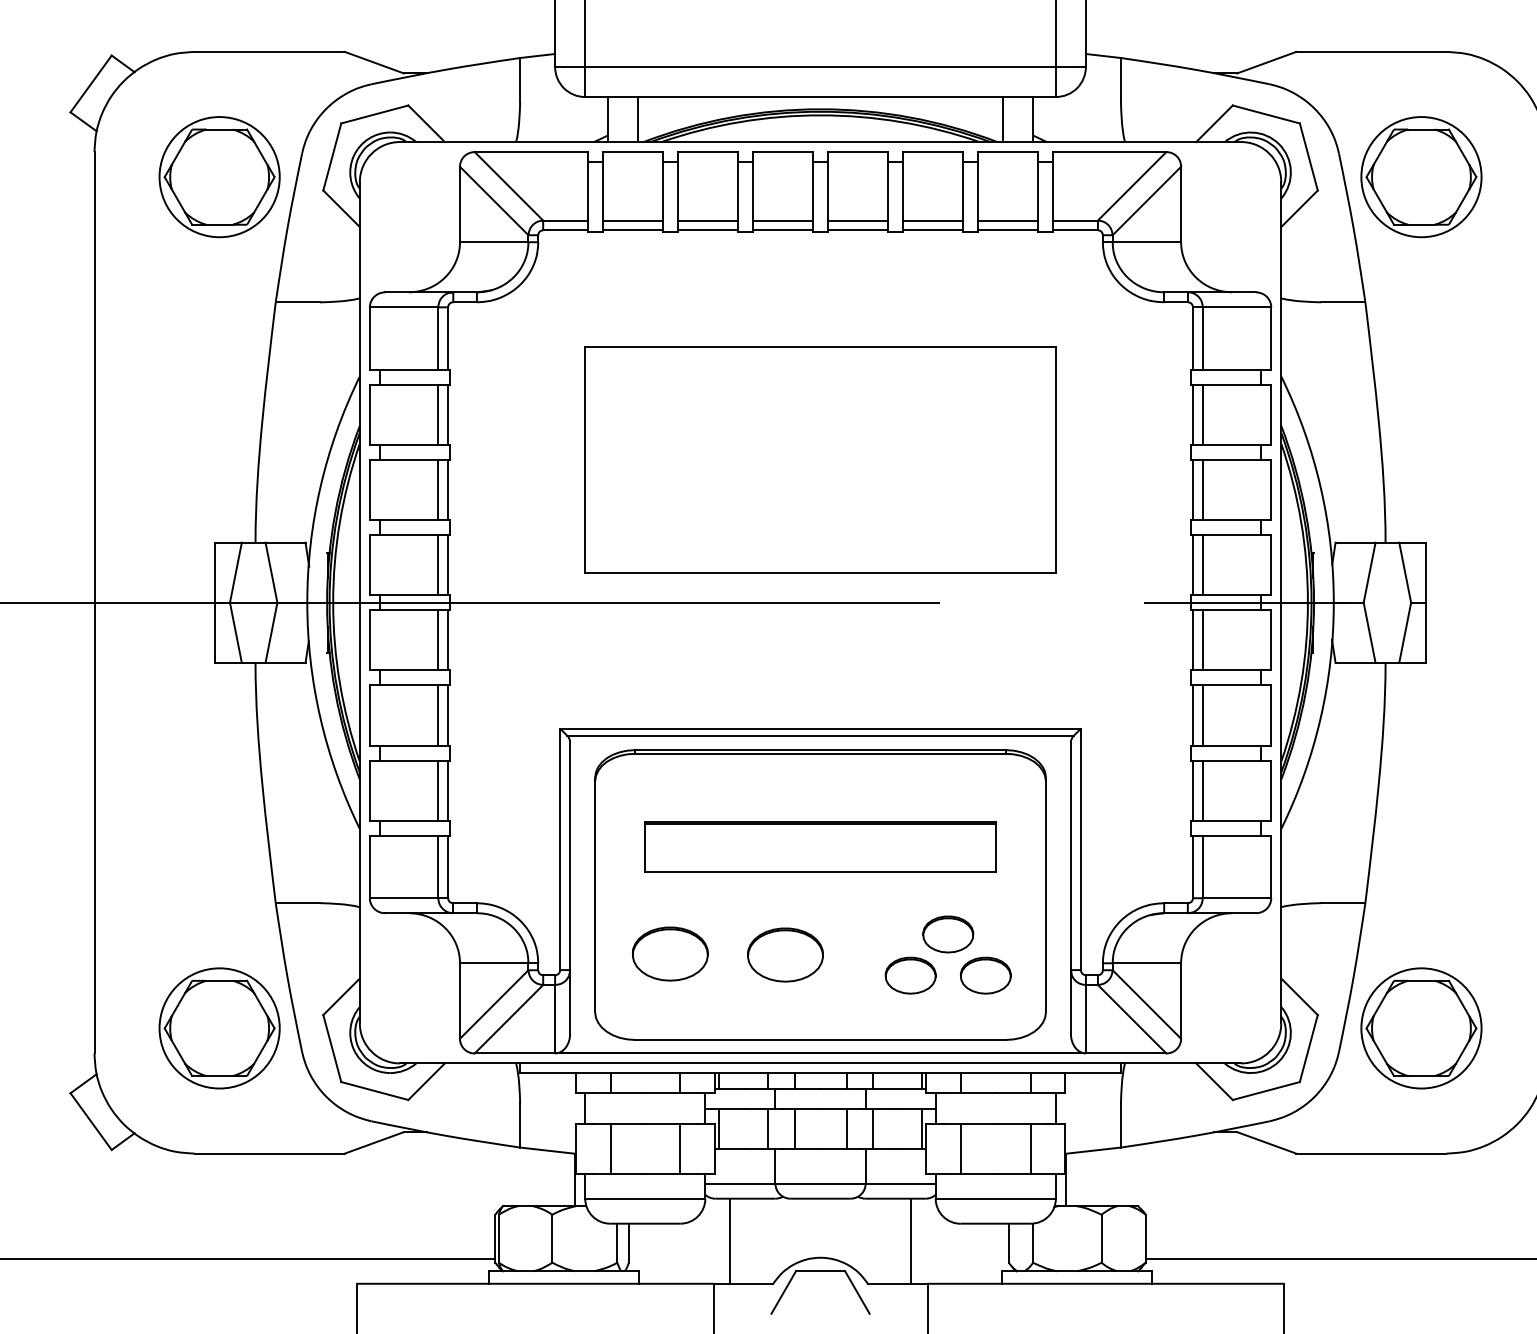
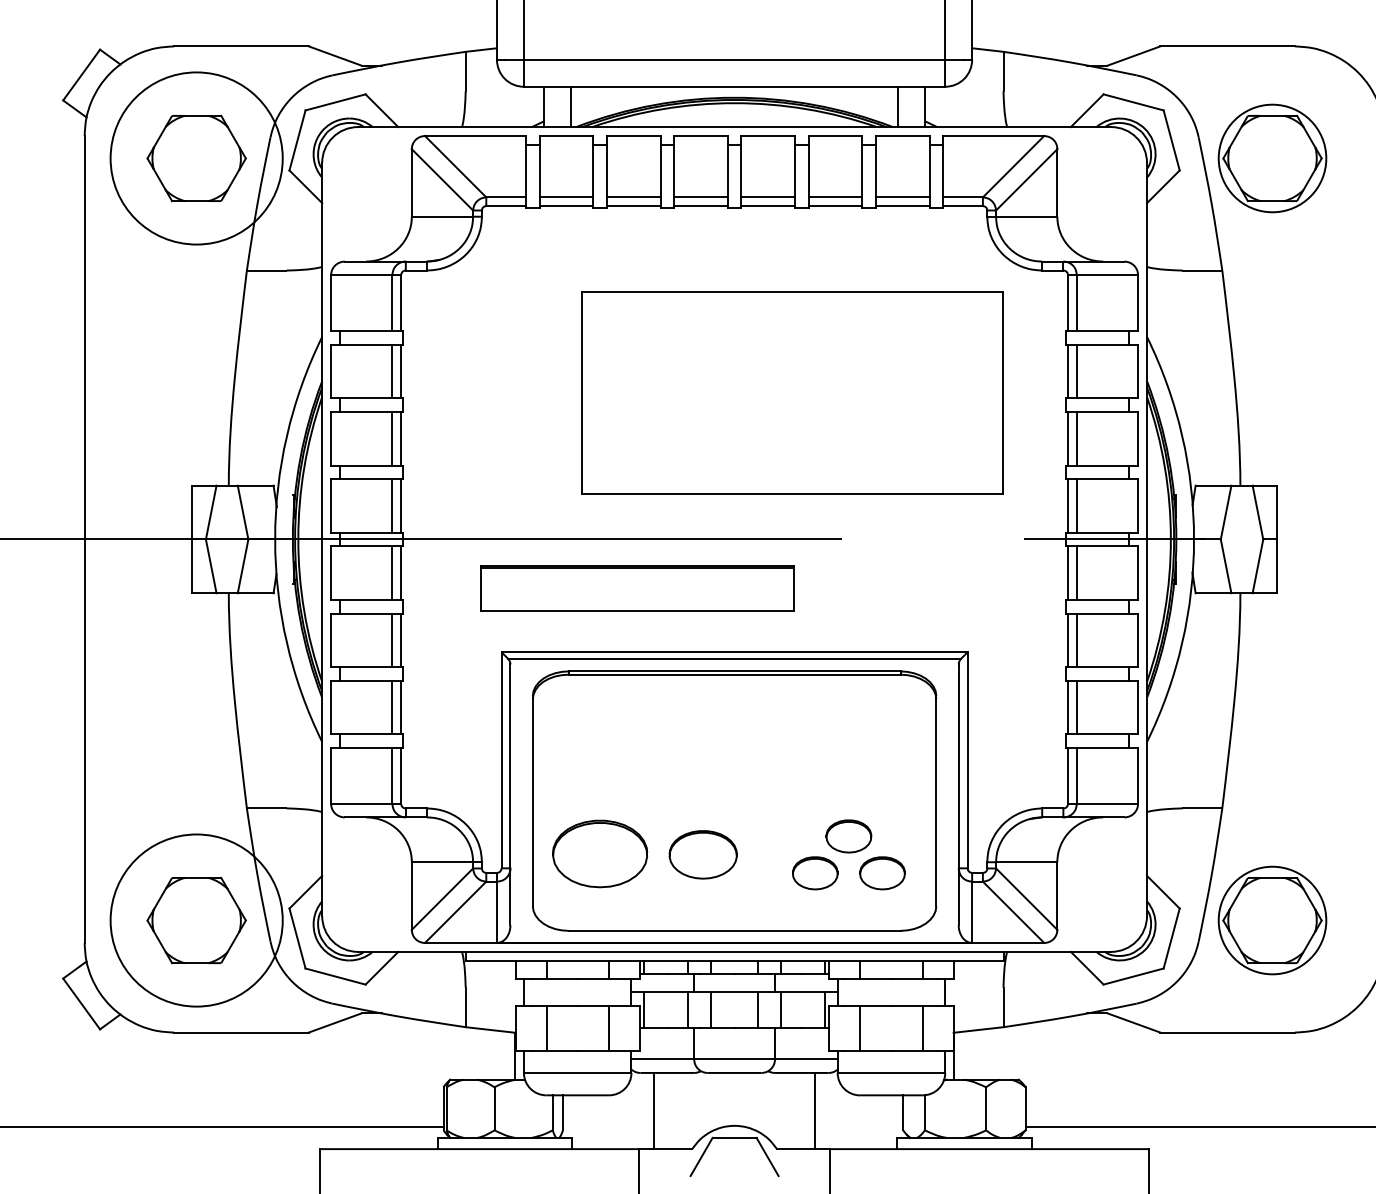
circle: (219, 177) -> (196, 158), size x1.6
part: (820, 459) -> (792, 392), moved
part: (820, 847) -> (637, 588), moved
part: (669, 953) -> (599, 853), size x1.4
circle: (219, 1028) -> (196, 920), size x1.6

